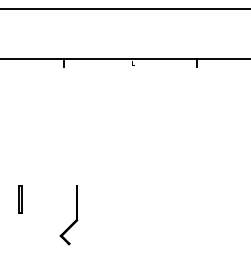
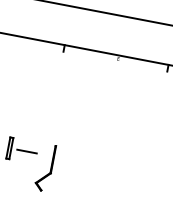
line: (42, 199) -> (26, 151), added

